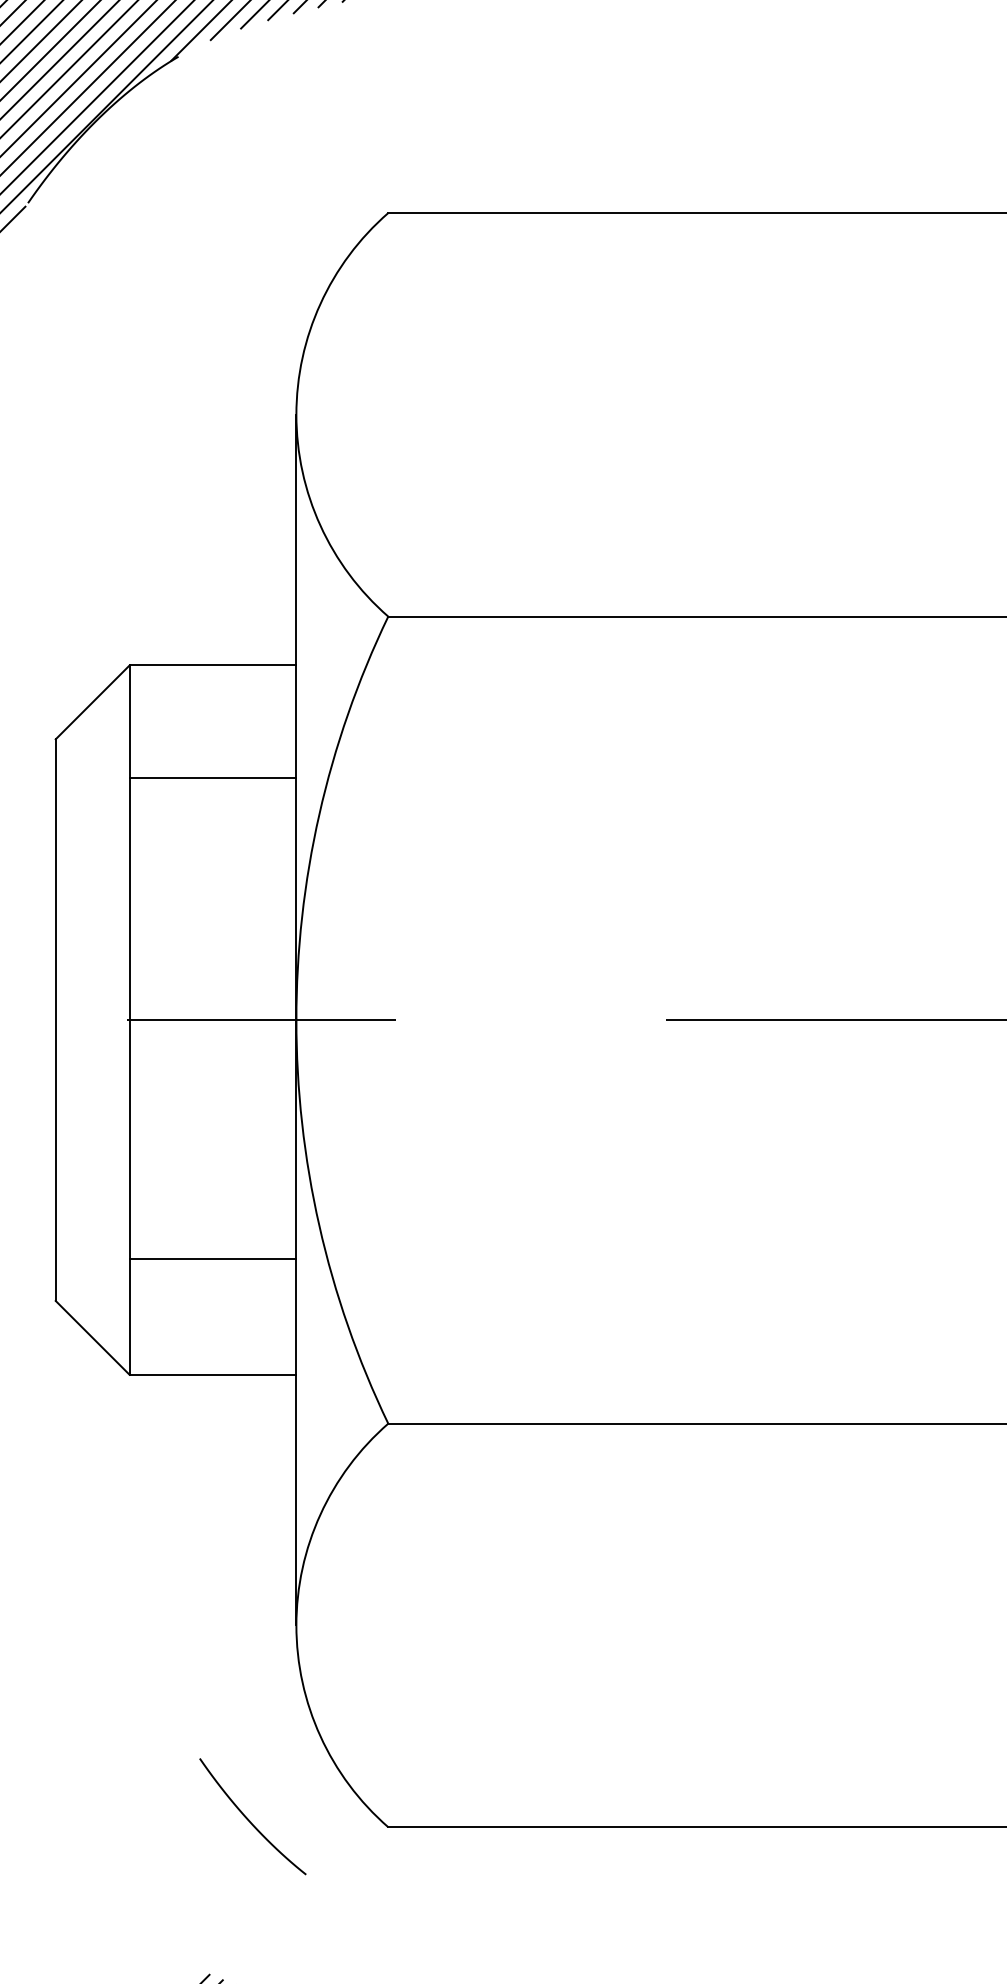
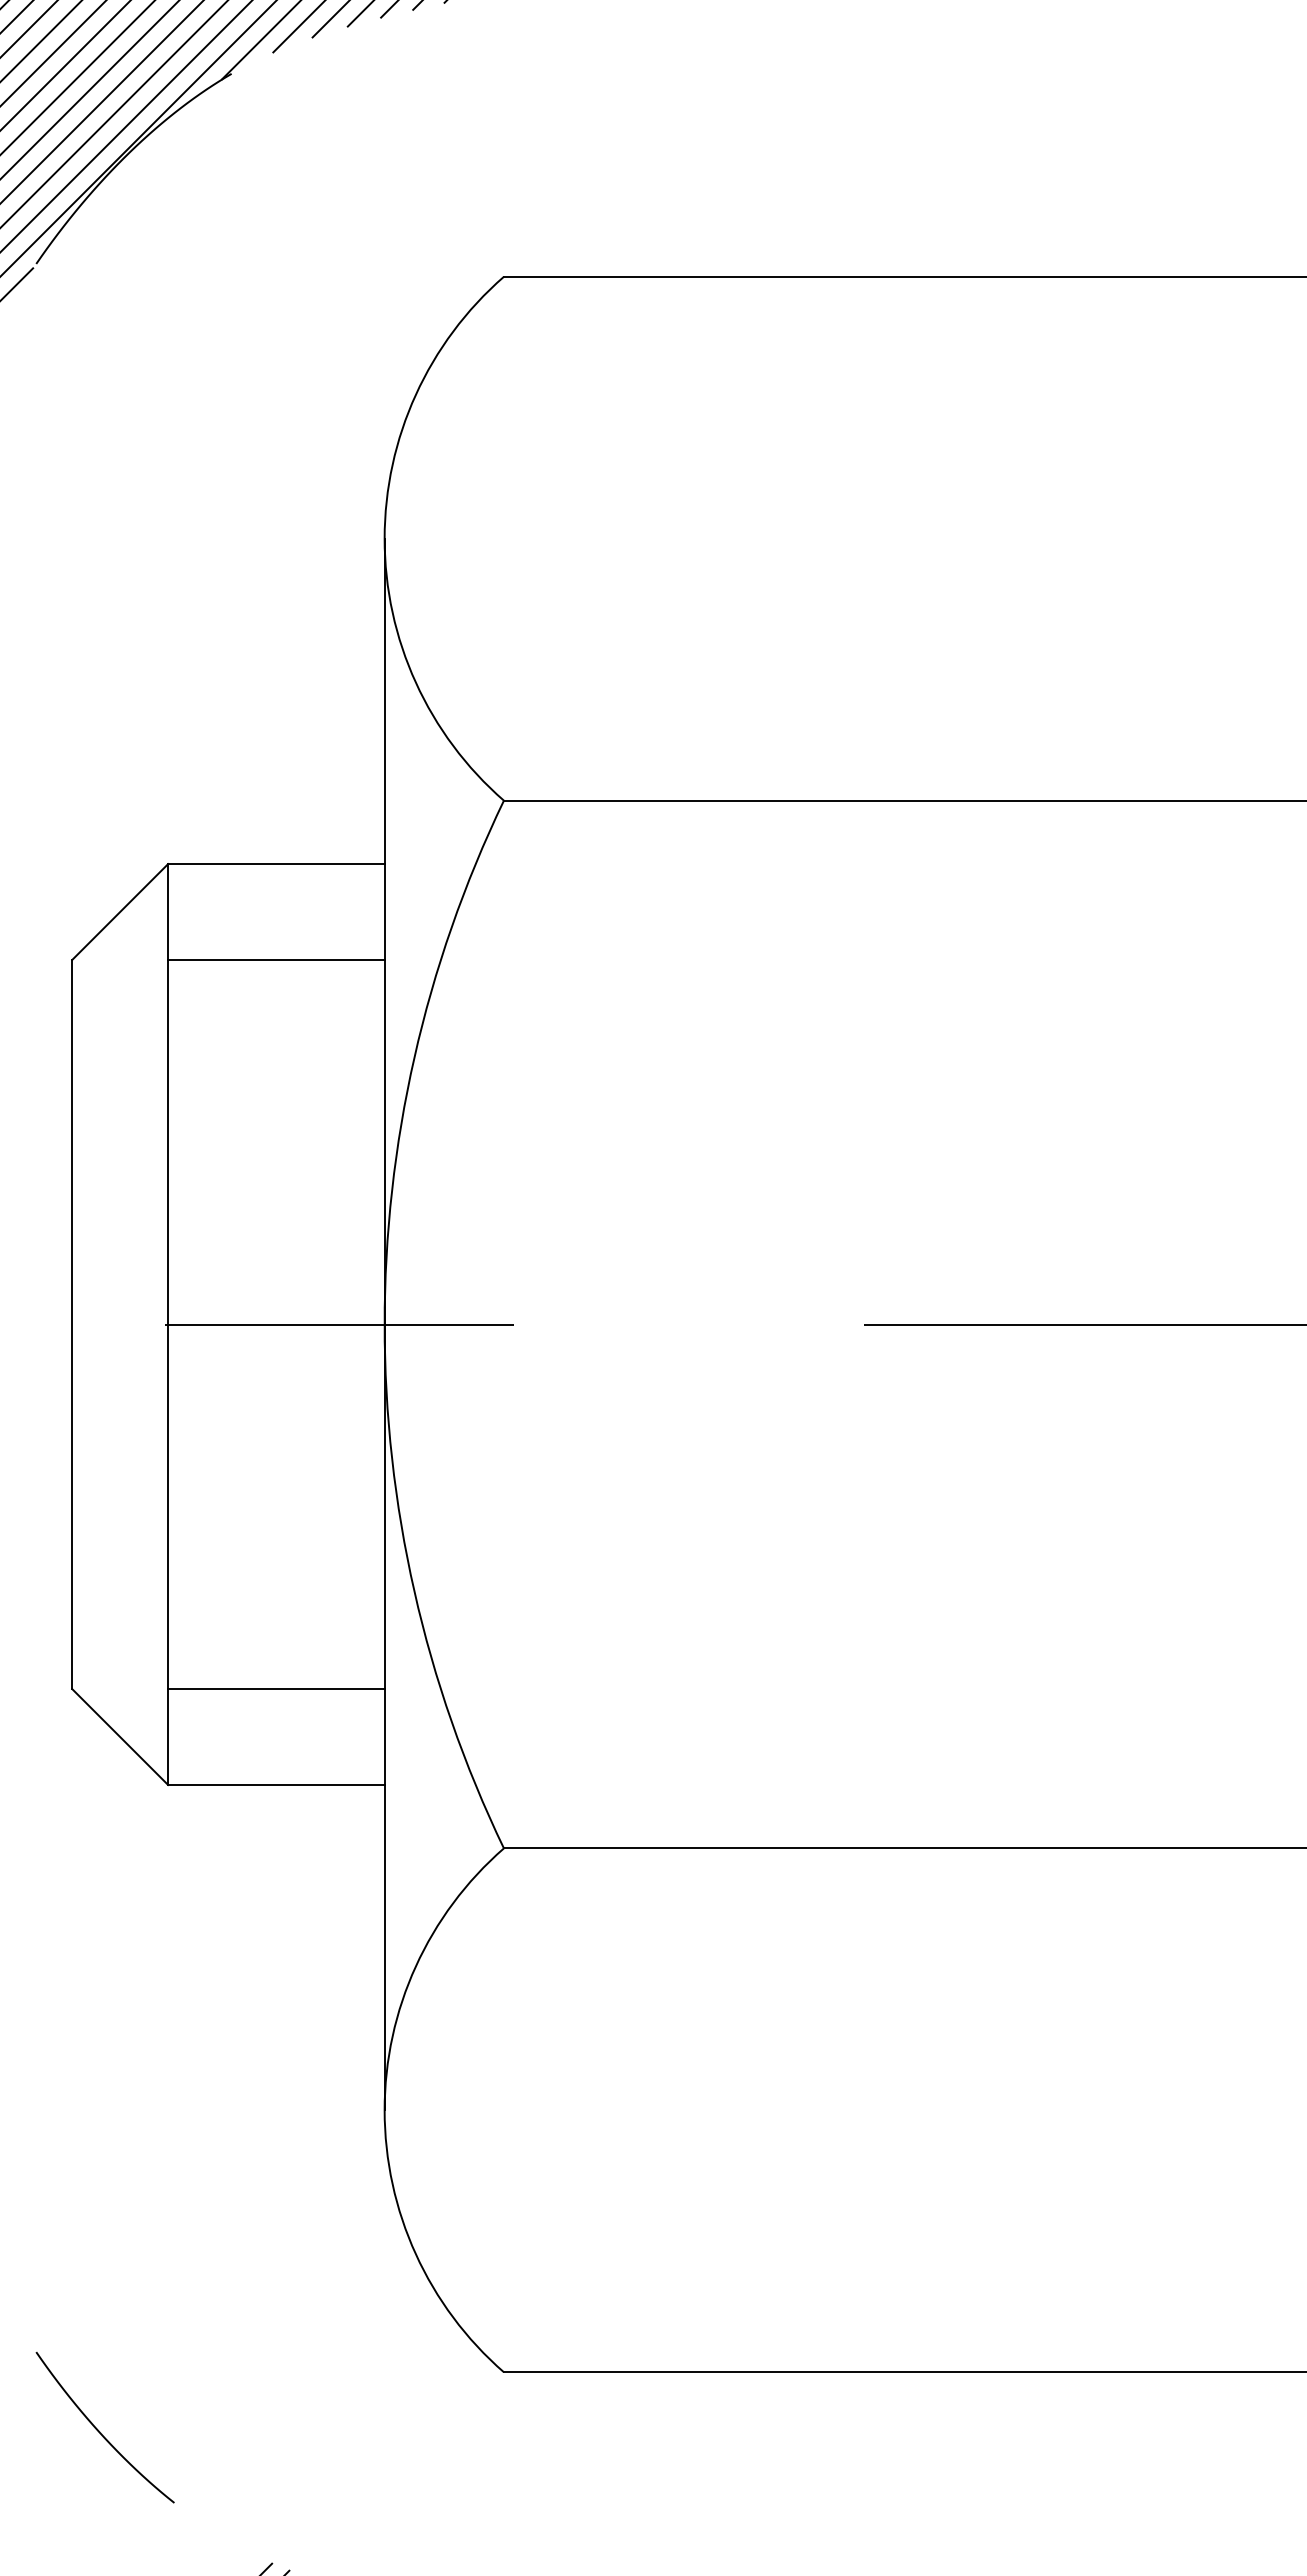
line: (213, 777) -> (276, 959), moved
line: (213, 1258) -> (276, 1689), moved
curve: (249, 1819) -> (100, 2431), moved

